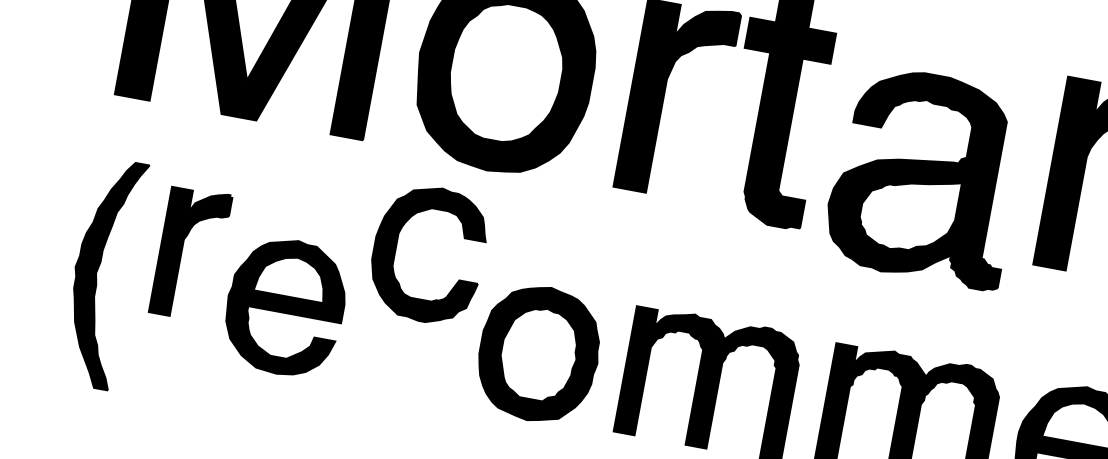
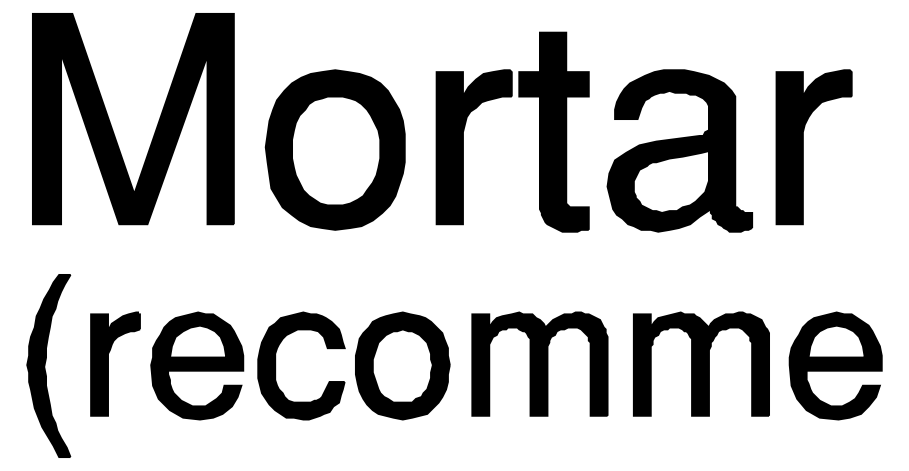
part: (925, 175) -> (679, 150), moved
part: (397, 247) -> (276, 365), moved
part: (182, 251) -> (108, 363), moved

